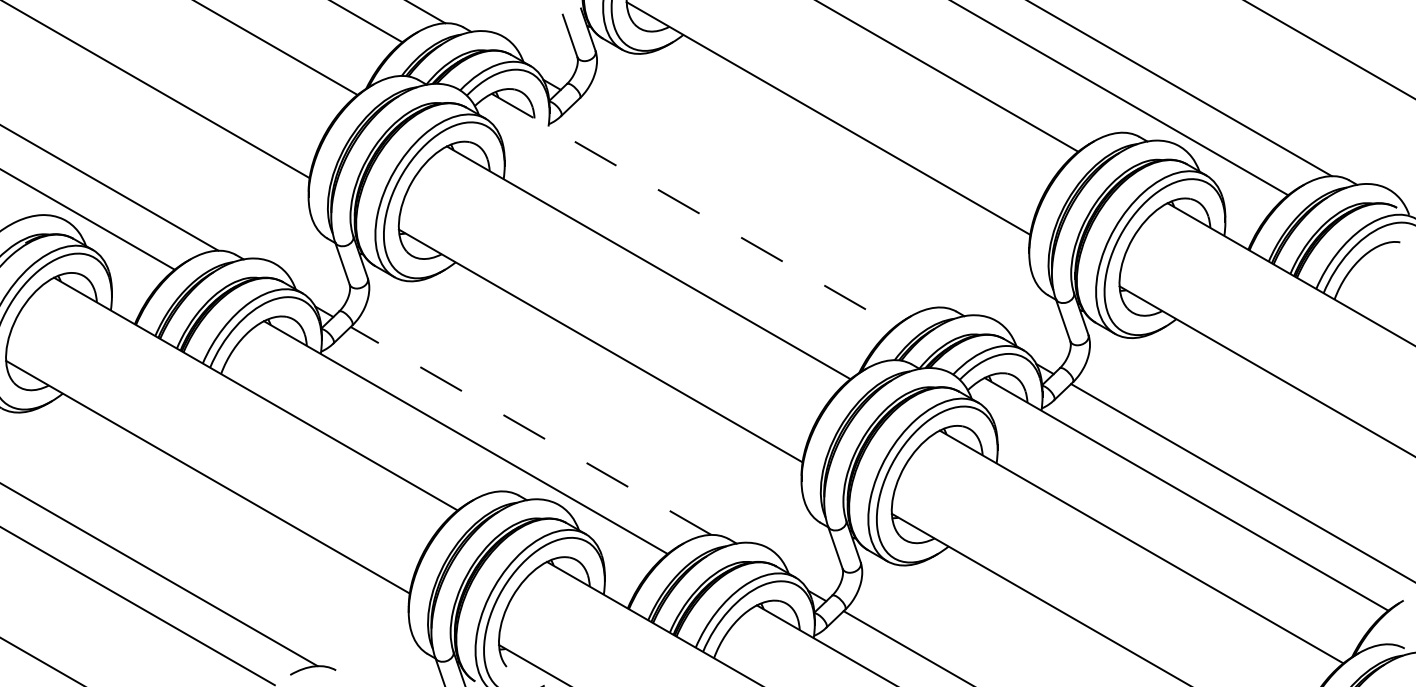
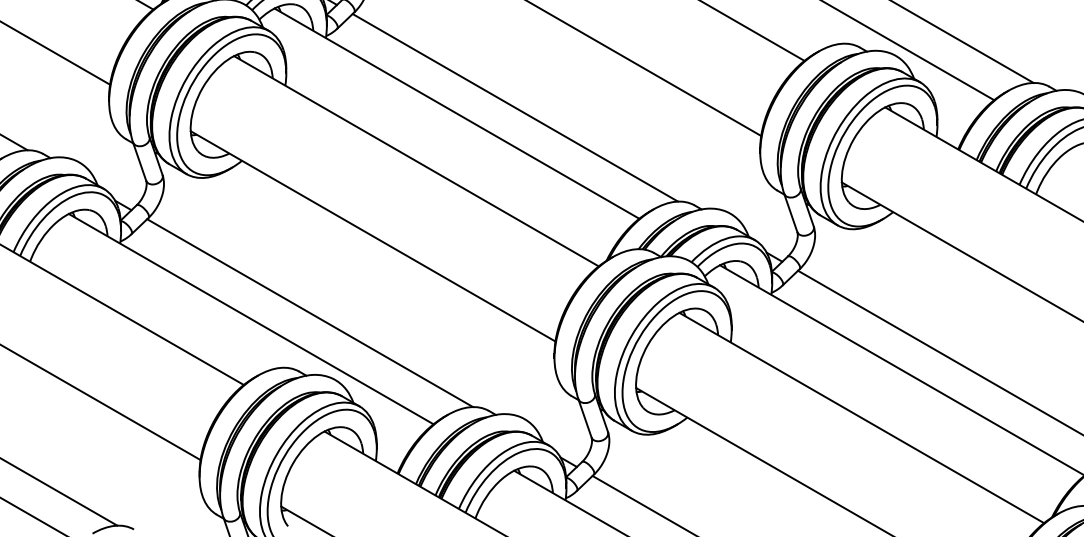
line: (758, 203) -> (515, 107), added
line: (693, 210) -> (456, 113), dashed -> solid
line: (530, 430) -> (309, 312), dashed -> solid

